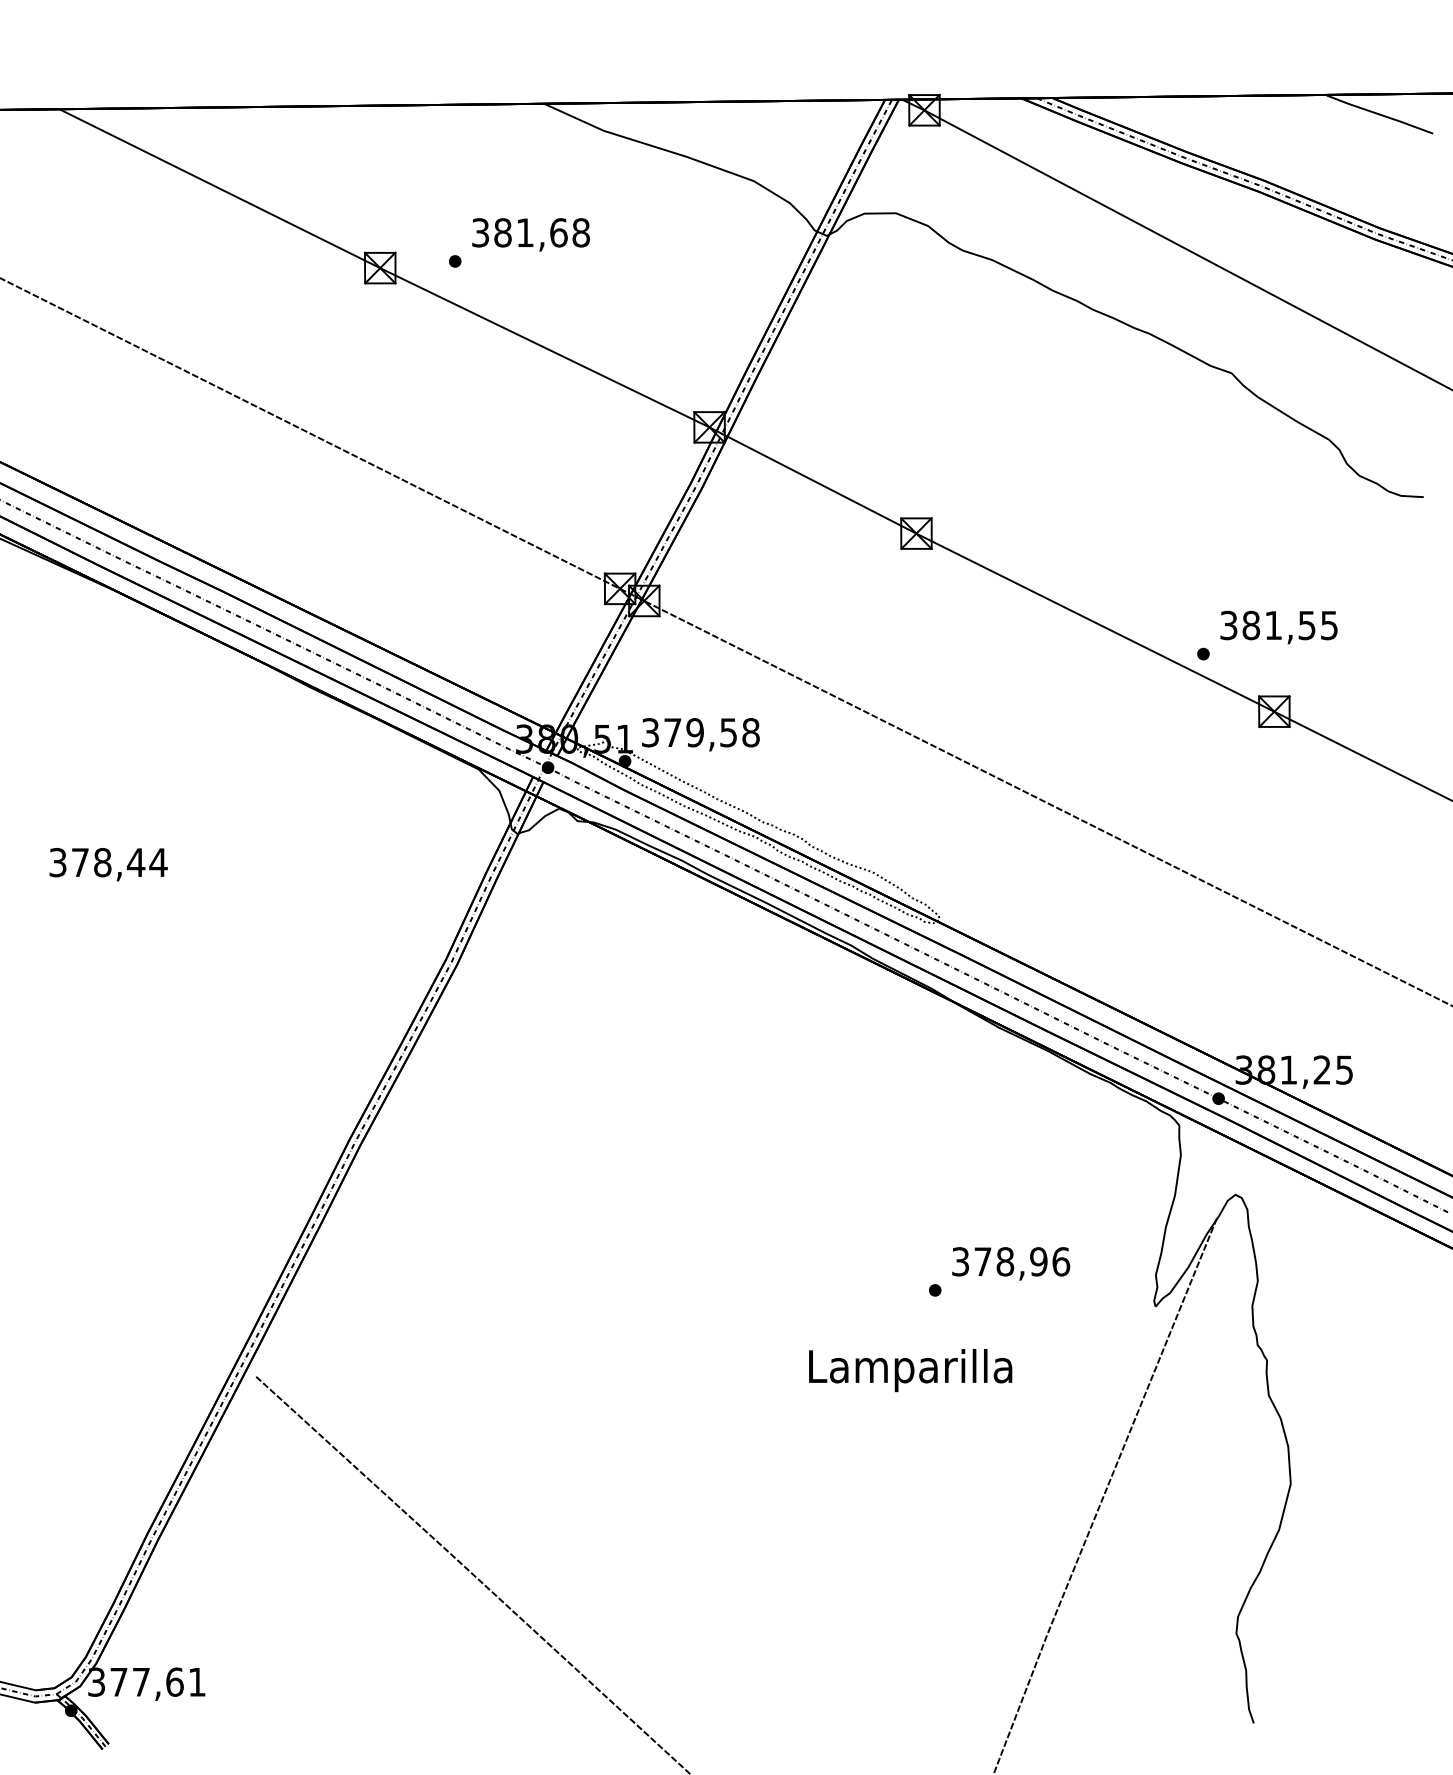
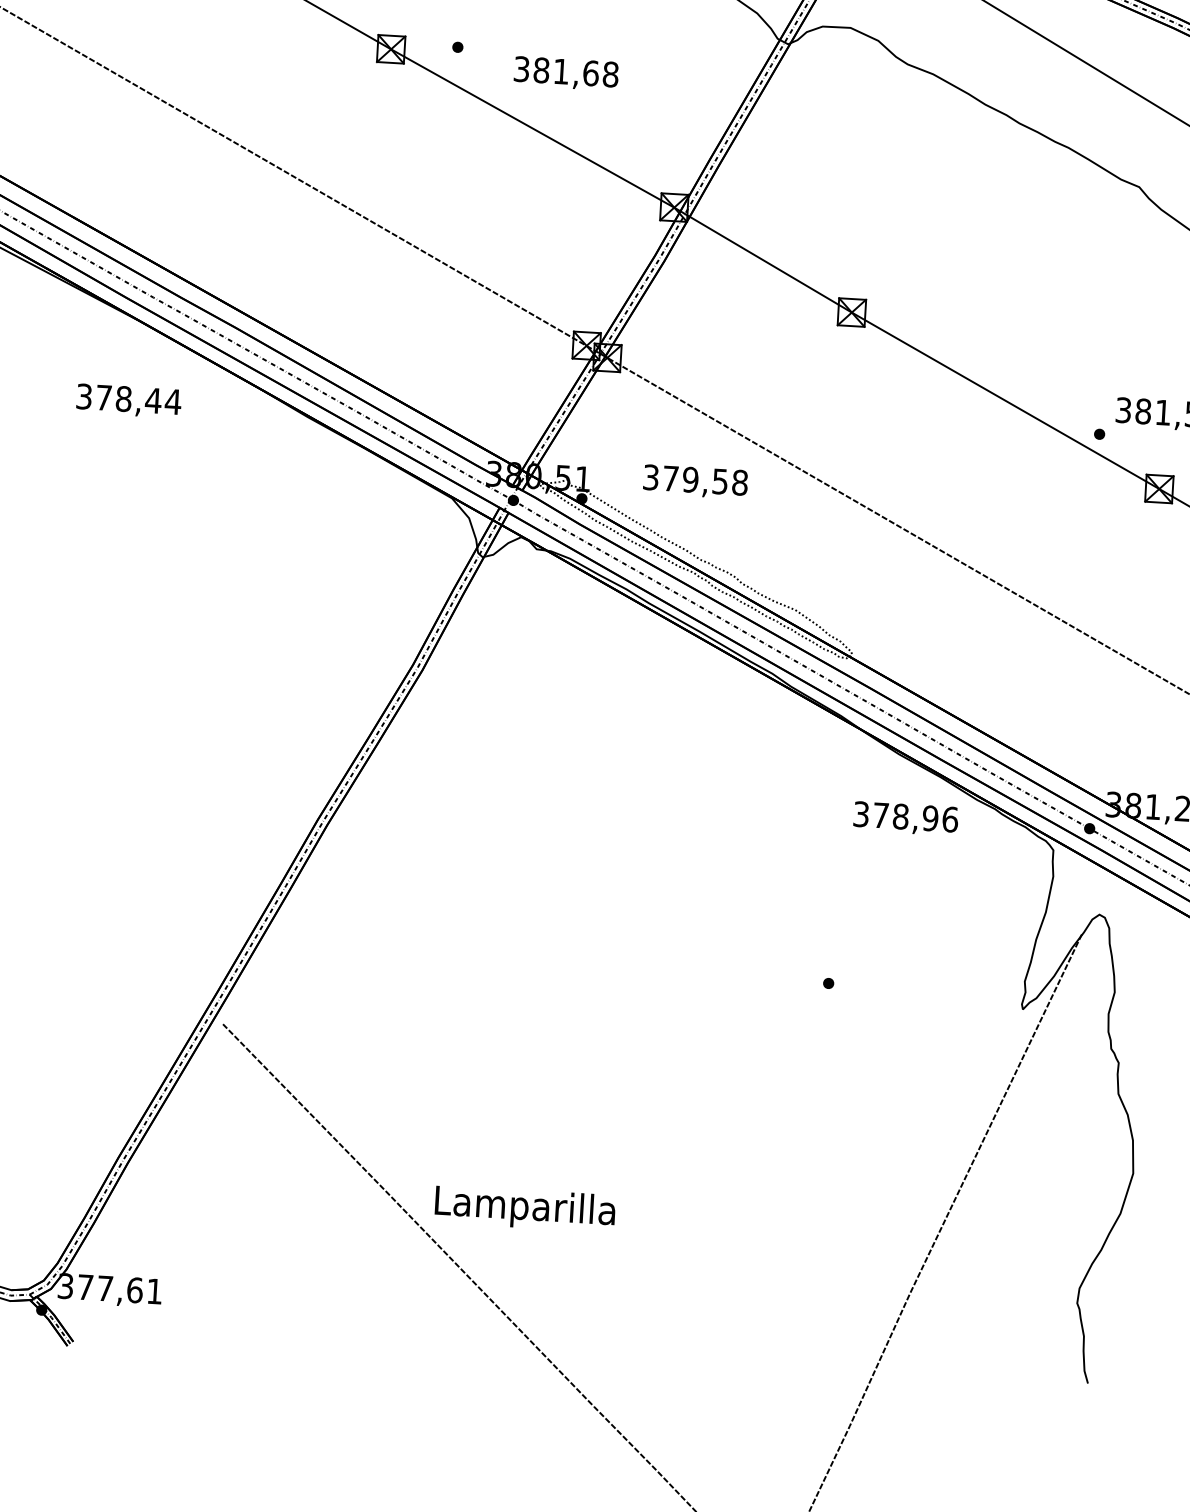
text: (530, 234) -> (565, 73), moved
text: (700, 734) -> (695, 481), moved
text: (108, 864) -> (128, 400), moved
text: (1011, 1263) -> (906, 818), moved
text: (910, 1370) -> (525, 1208), moved

